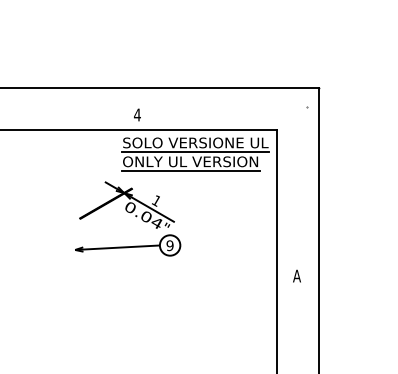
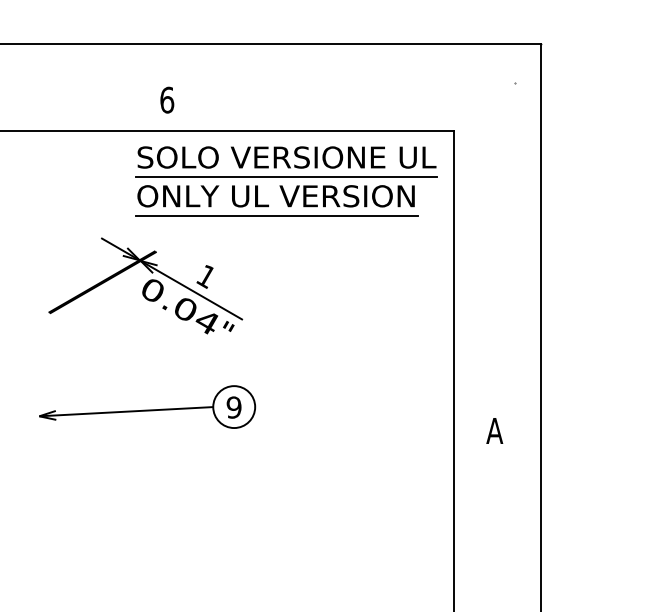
text: (137, 114) -> (167, 99), 4 -> 6
part: (128, 245) -> (148, 407), moved

